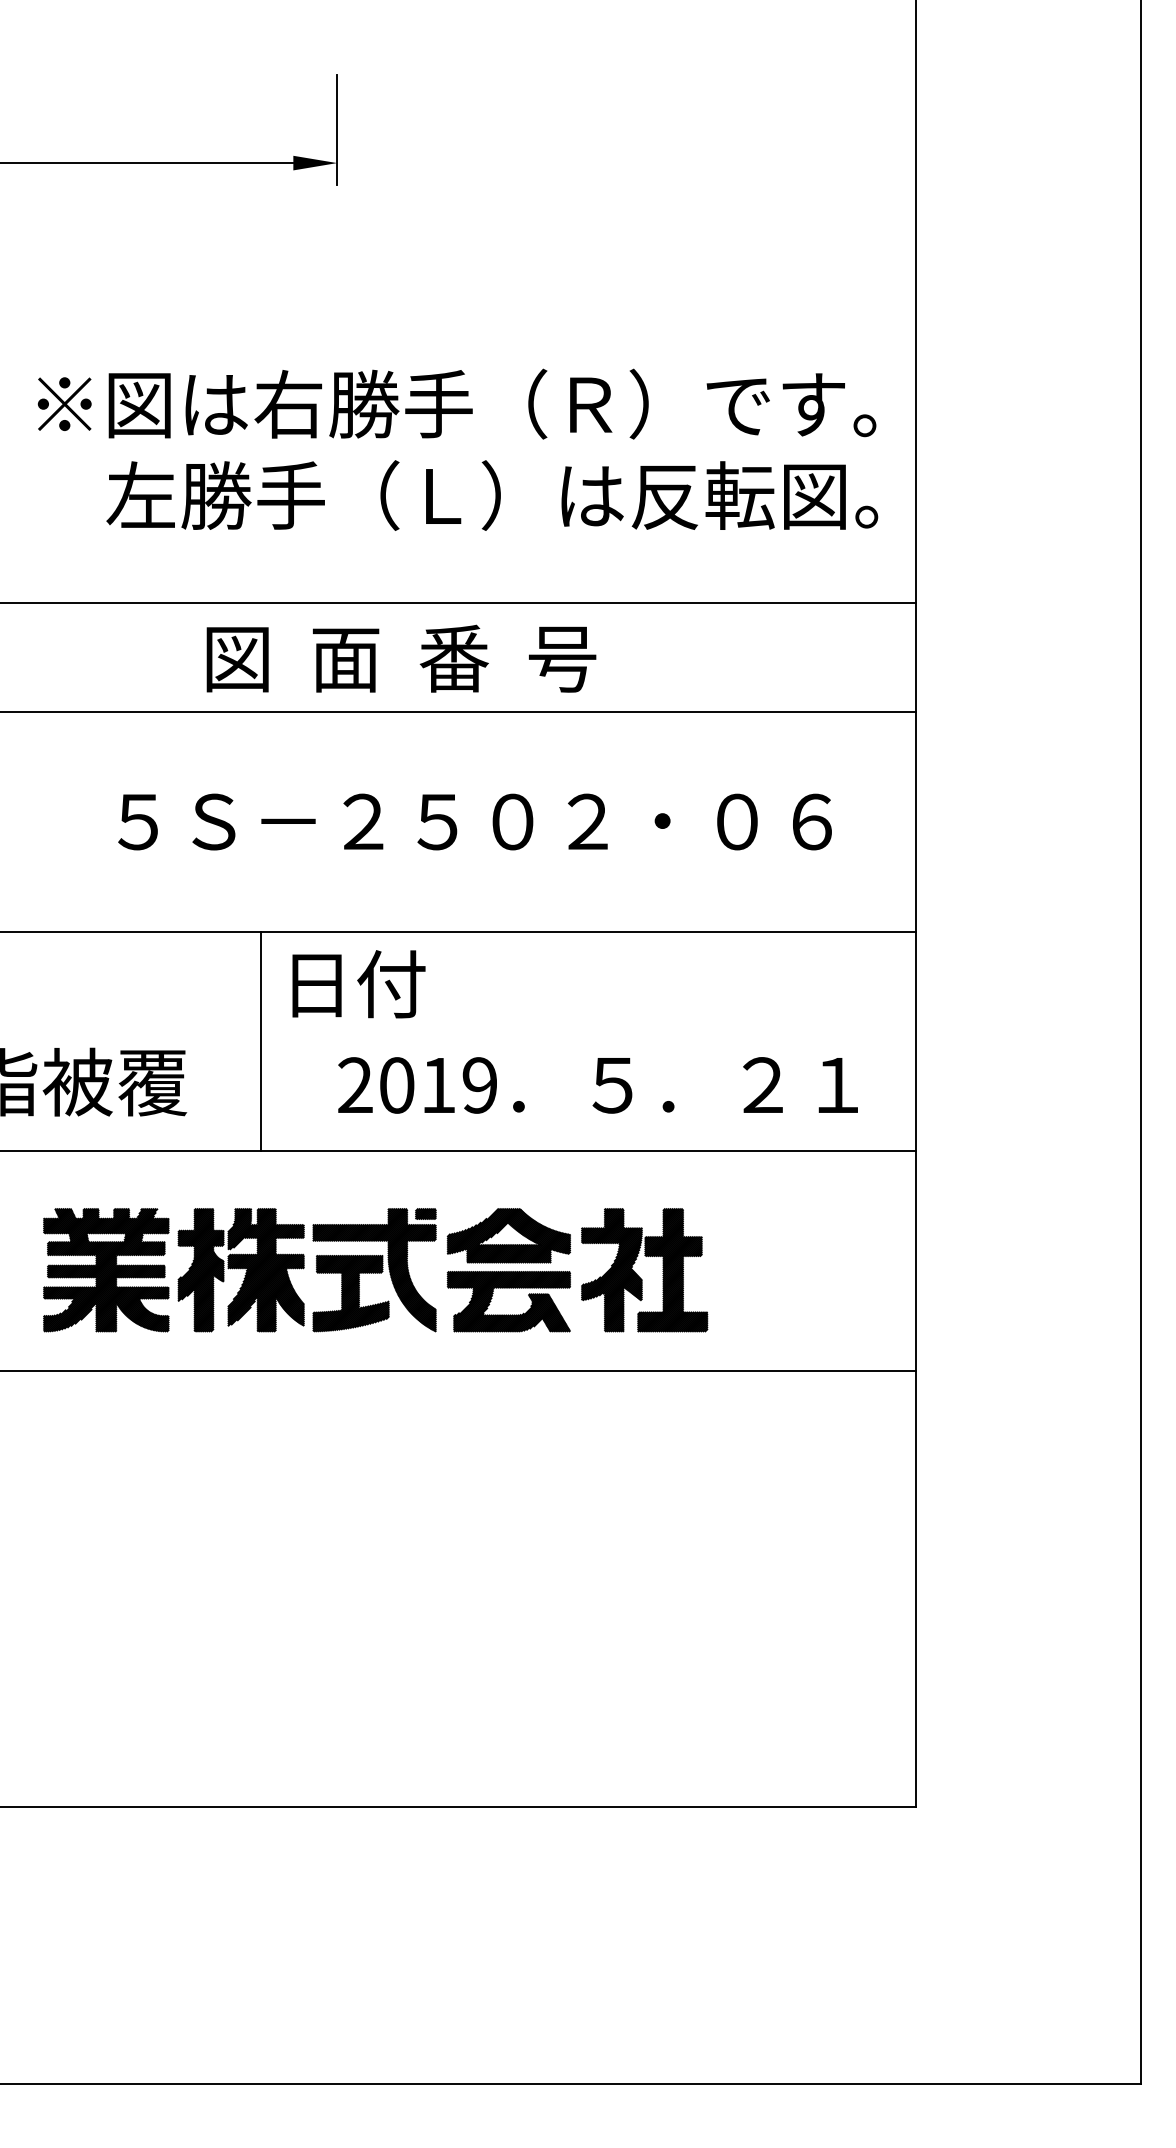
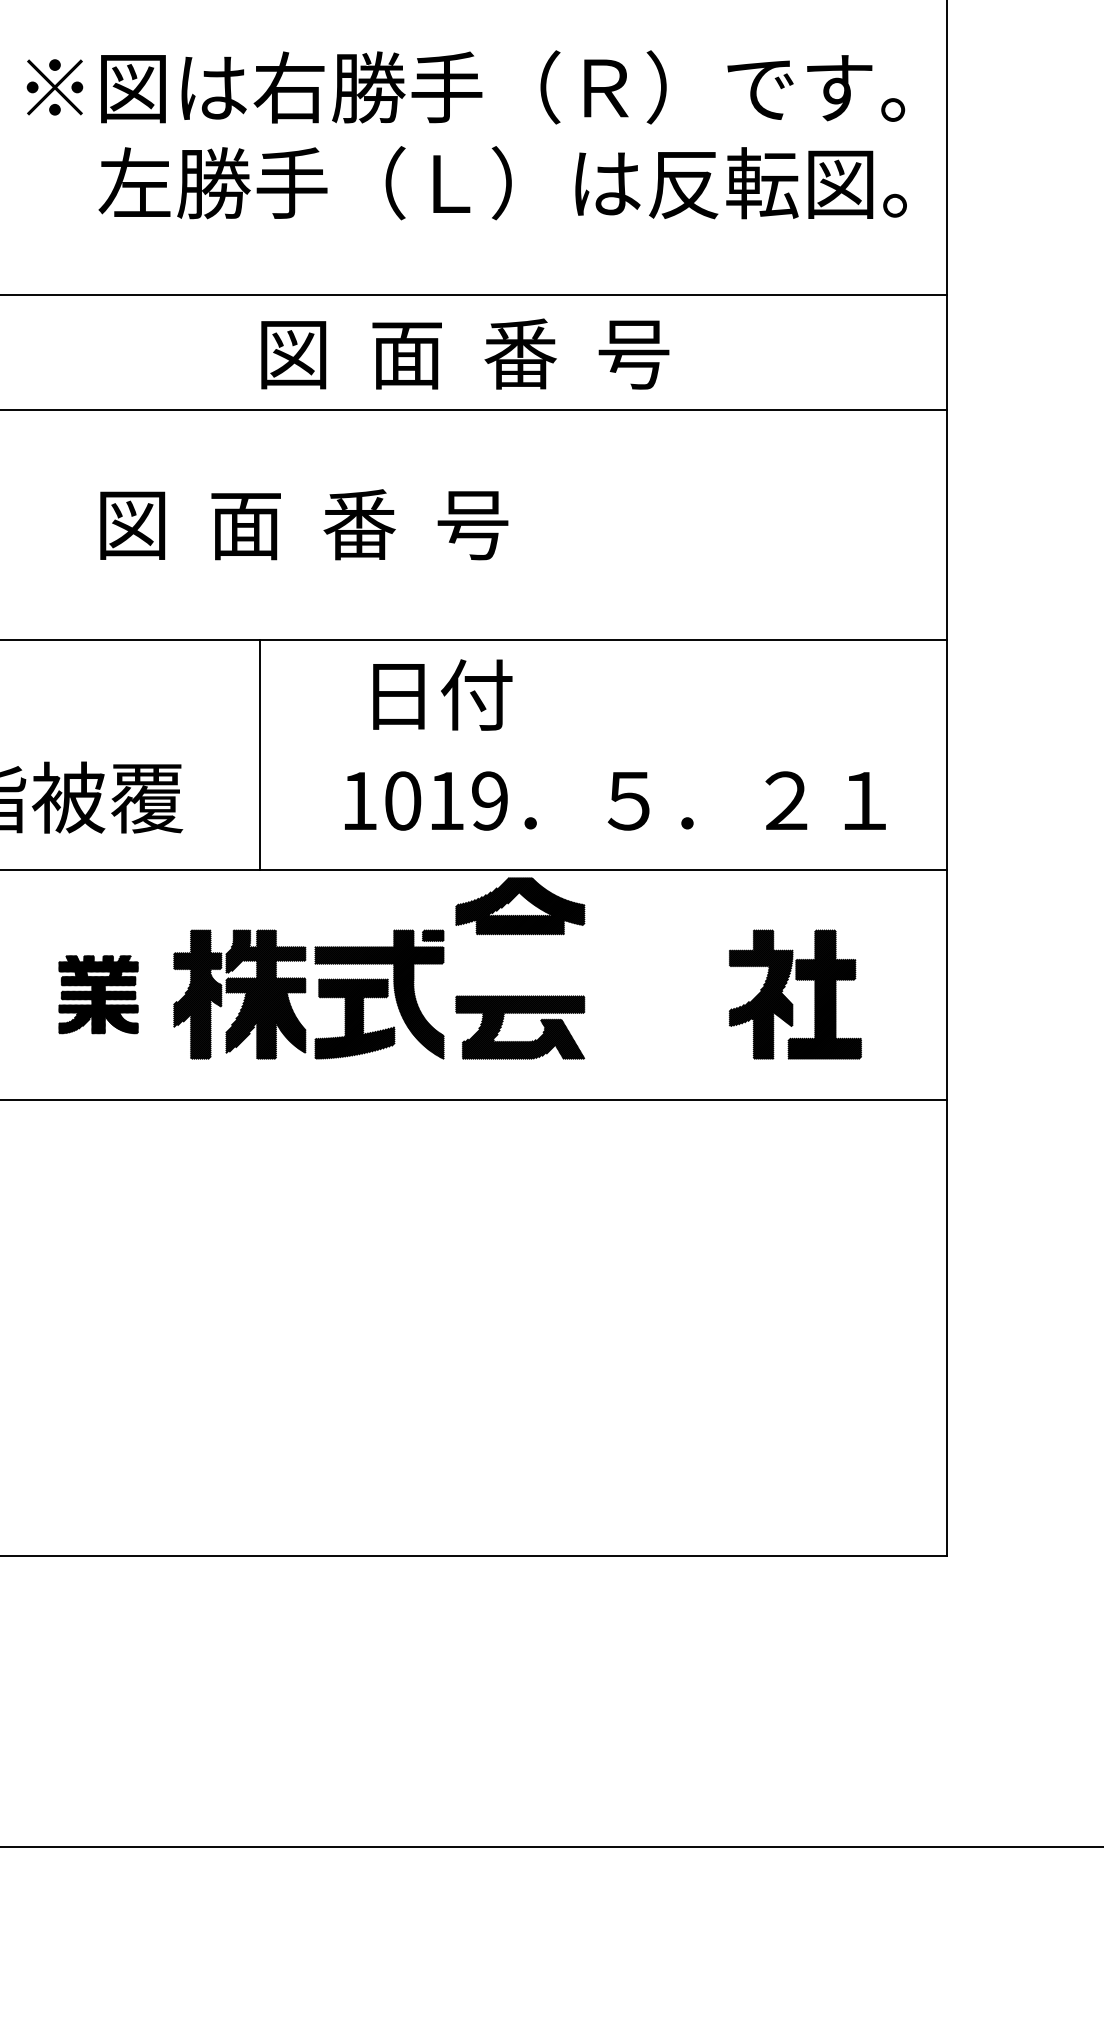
text: (401, 658) -> (465, 353), moved
text: (469, 821) -> (478, 524), ５Ｓ－２５０２・０６ -> 図  面  番  号
text: (358, 984) -> (442, 695), moved
text: (355, 1084) -> (359, 800), 2019 -> 1019
part: (508, 1235) -> (519, 905), moved
part: (106, 1270) -> (98, 994), size x0.6
part: (638, 1275) -> (788, 1000), moved

